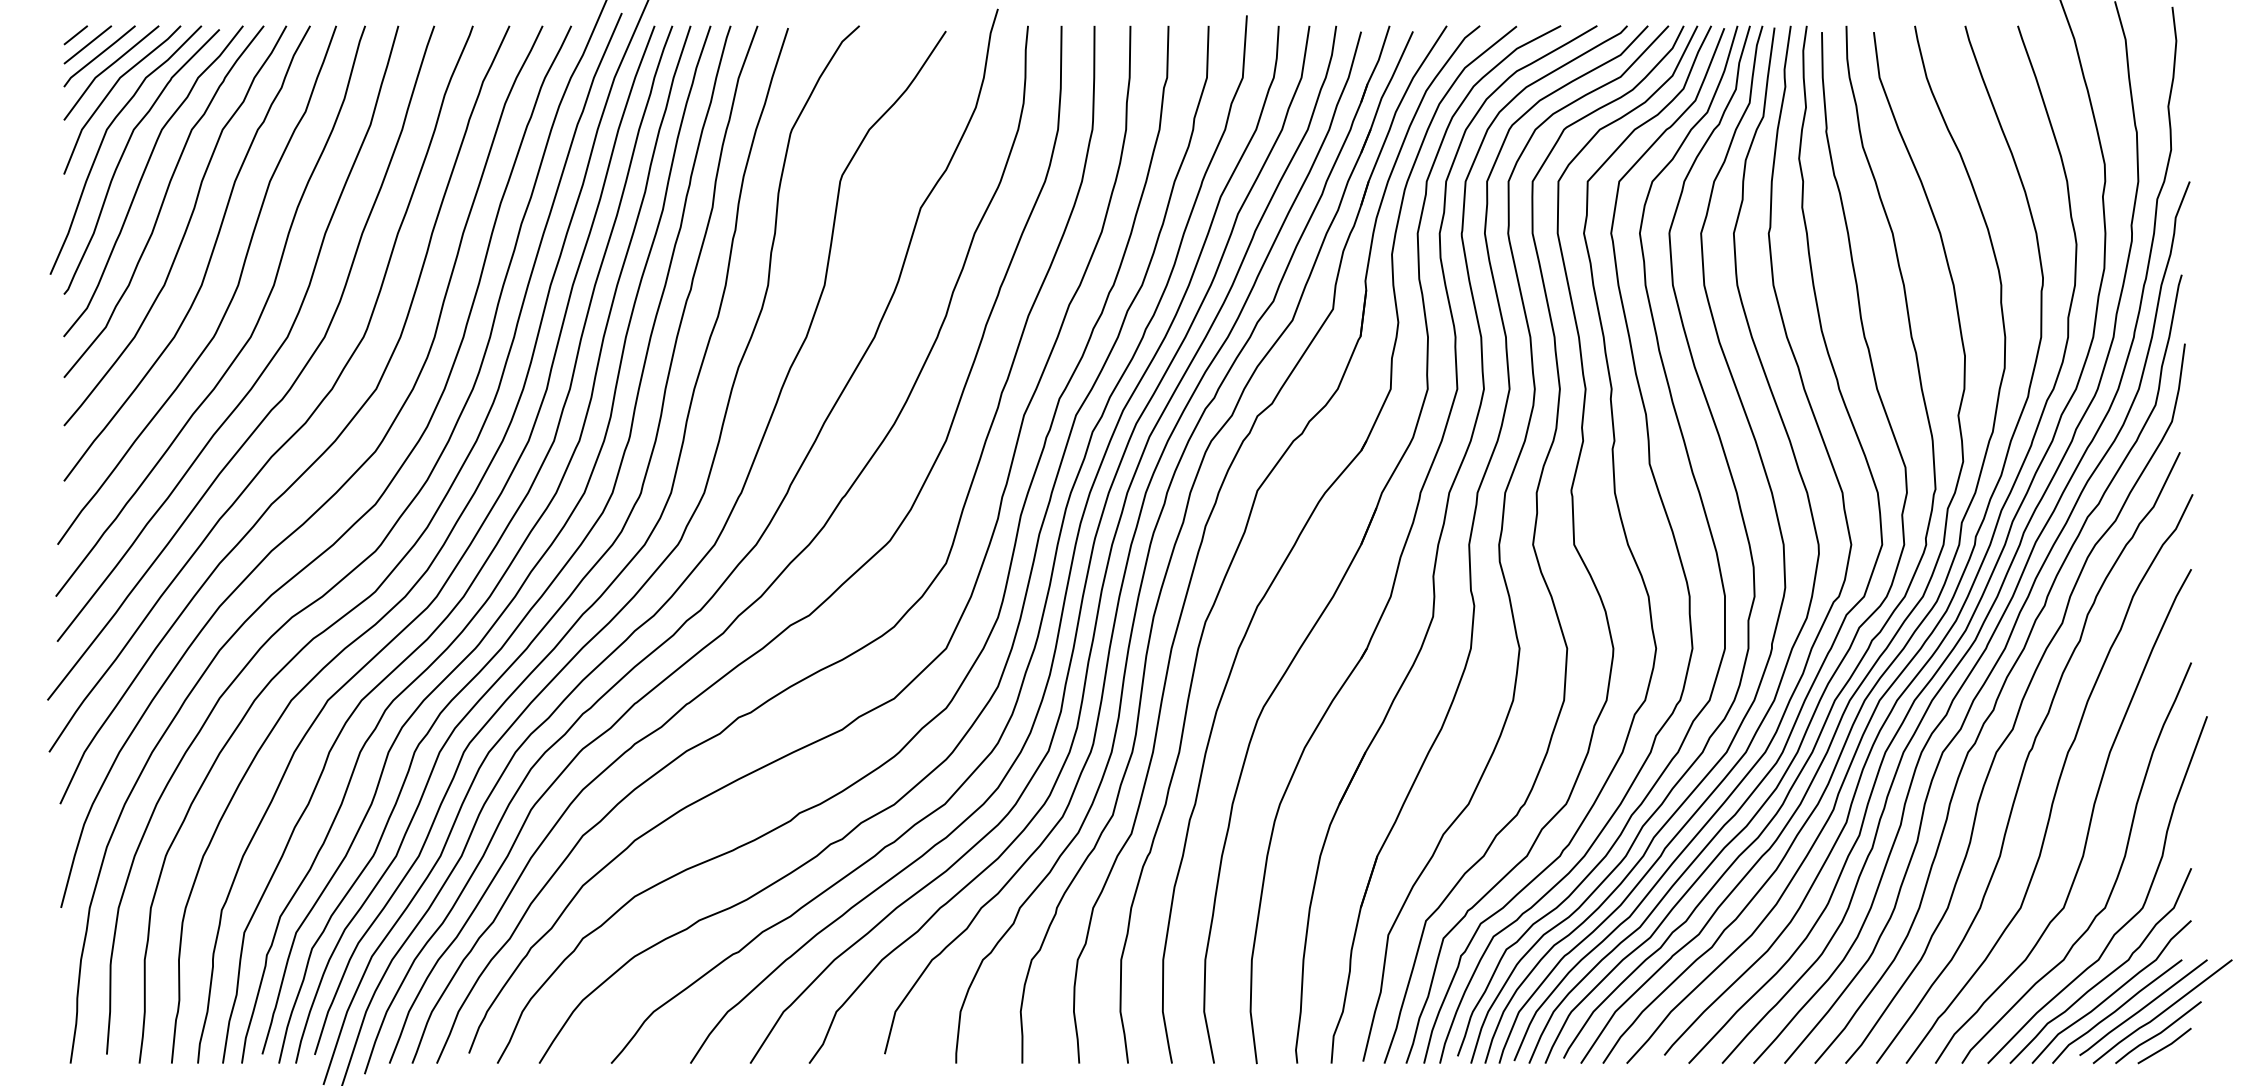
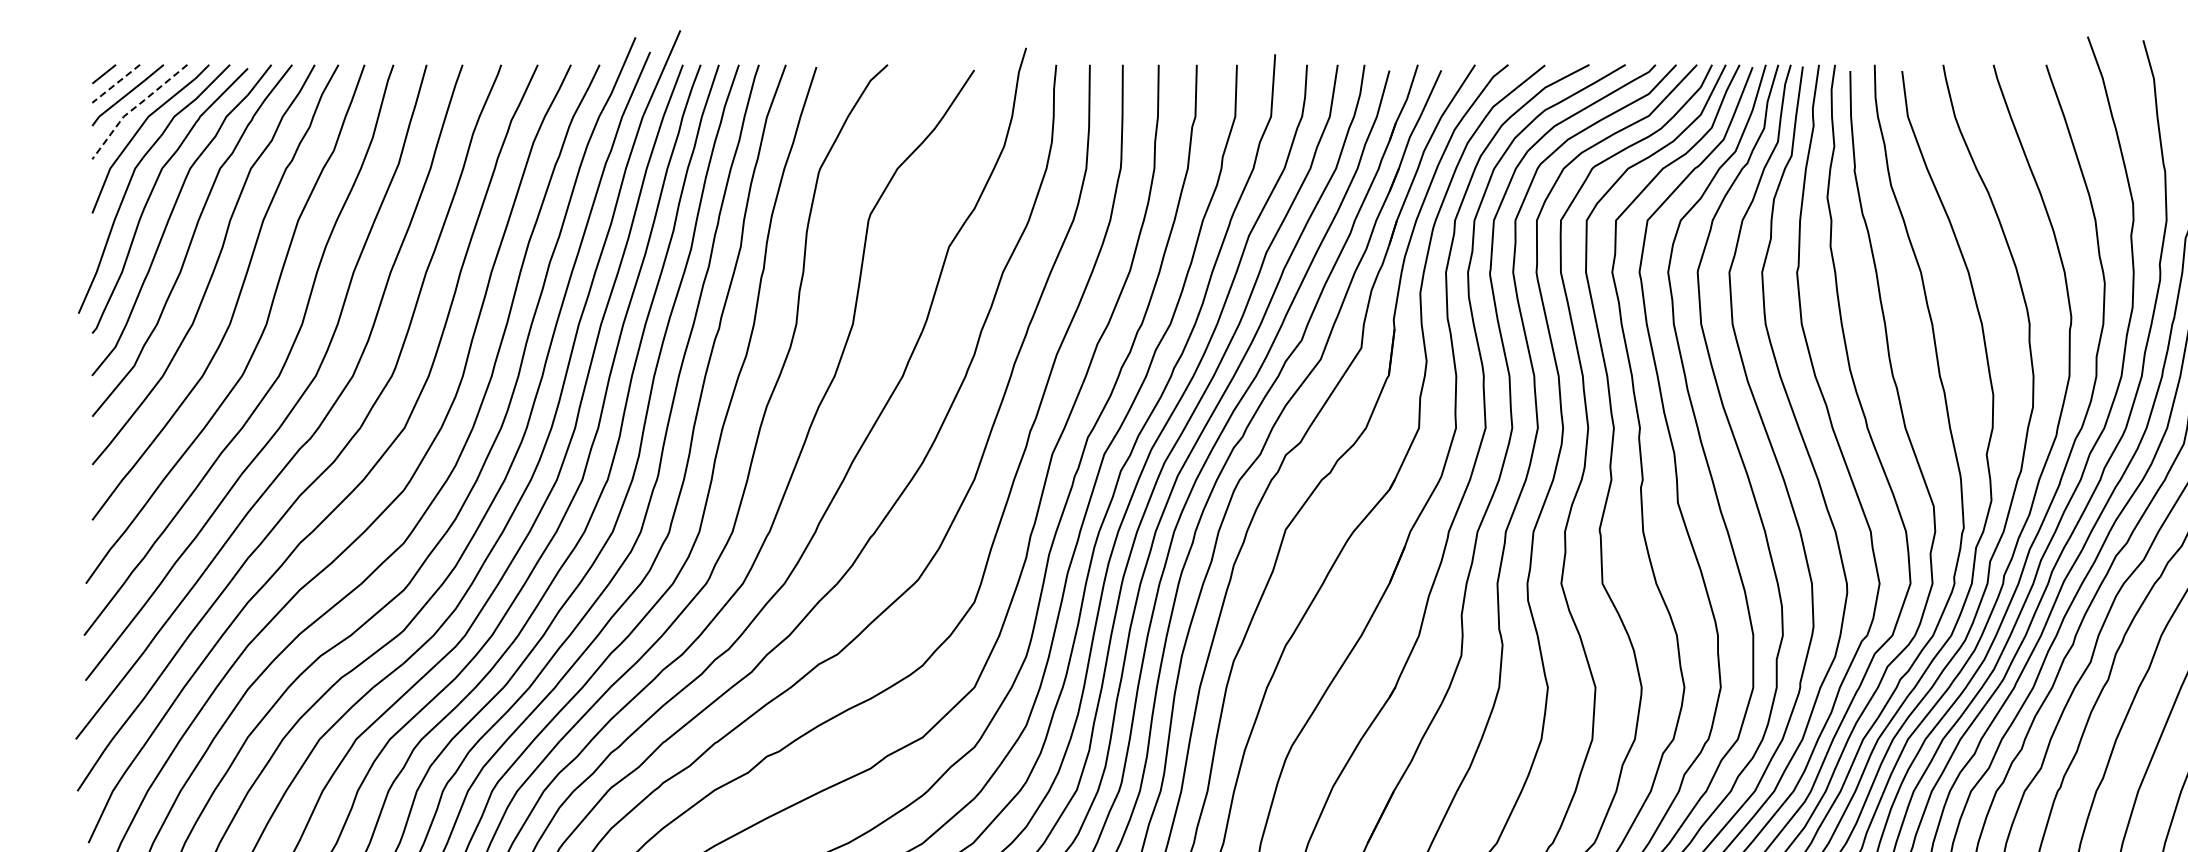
line: (87, 44) -> (115, 83), solid -> dashed
line: (106, 68) -> (134, 107), solid -> dashed

